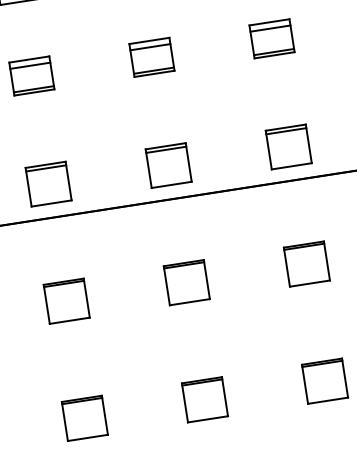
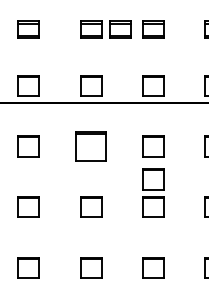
part: (208, 48) -> (120, 29), added
part: (187, 282) -> (91, 146), size x1.4
part: (316, 327) -> (153, 179), added

